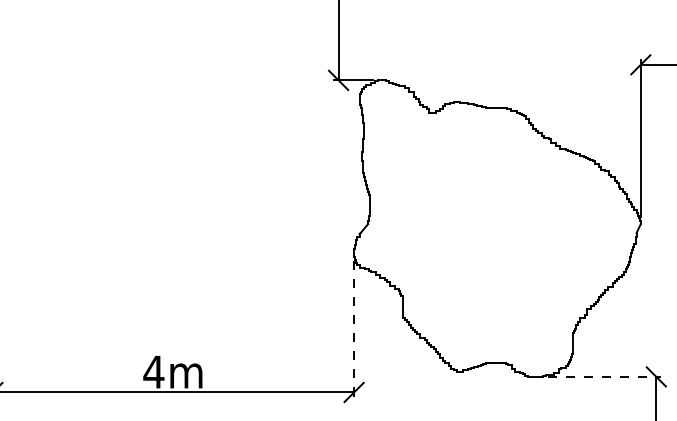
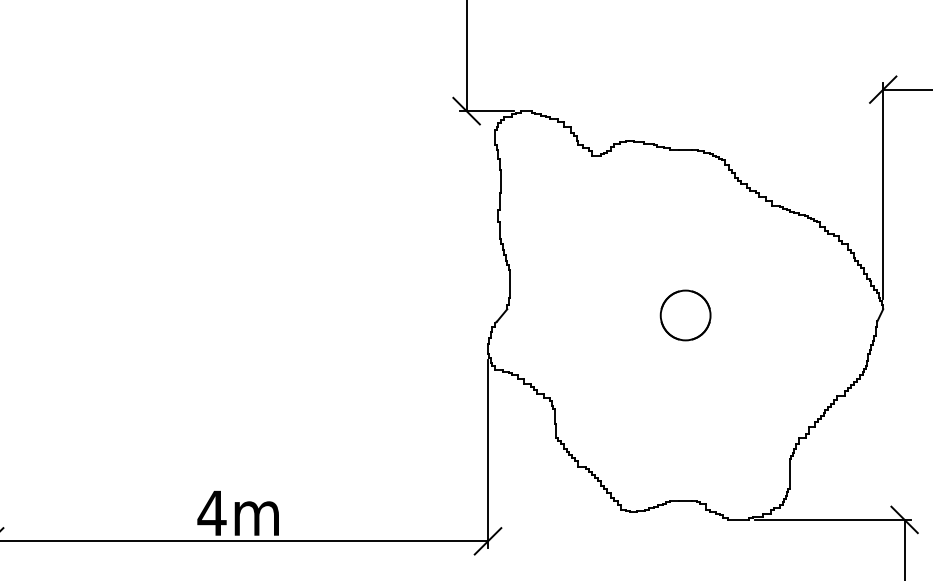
part: (497, 228) -> (685, 315), added
line: (354, 328) -> (488, 453), dashed -> solid
line: (604, 376) -> (832, 519), dashed -> solid

